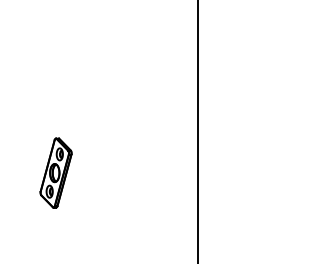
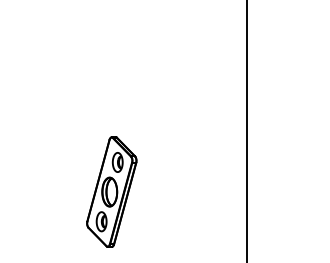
part: (55, 172) -> (111, 191), size x1.67

